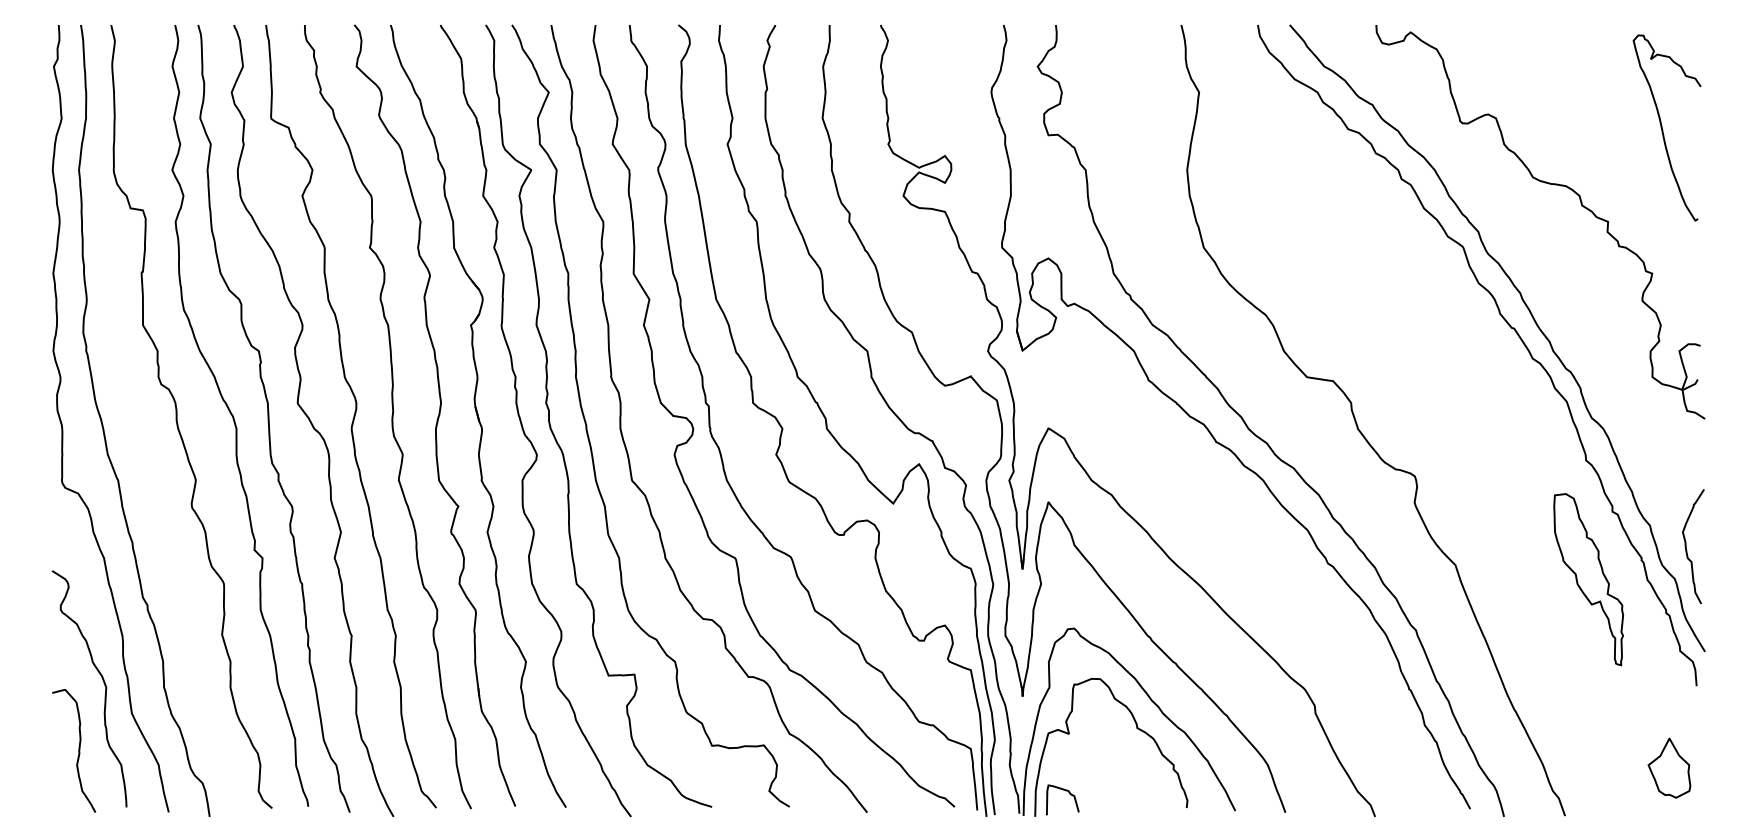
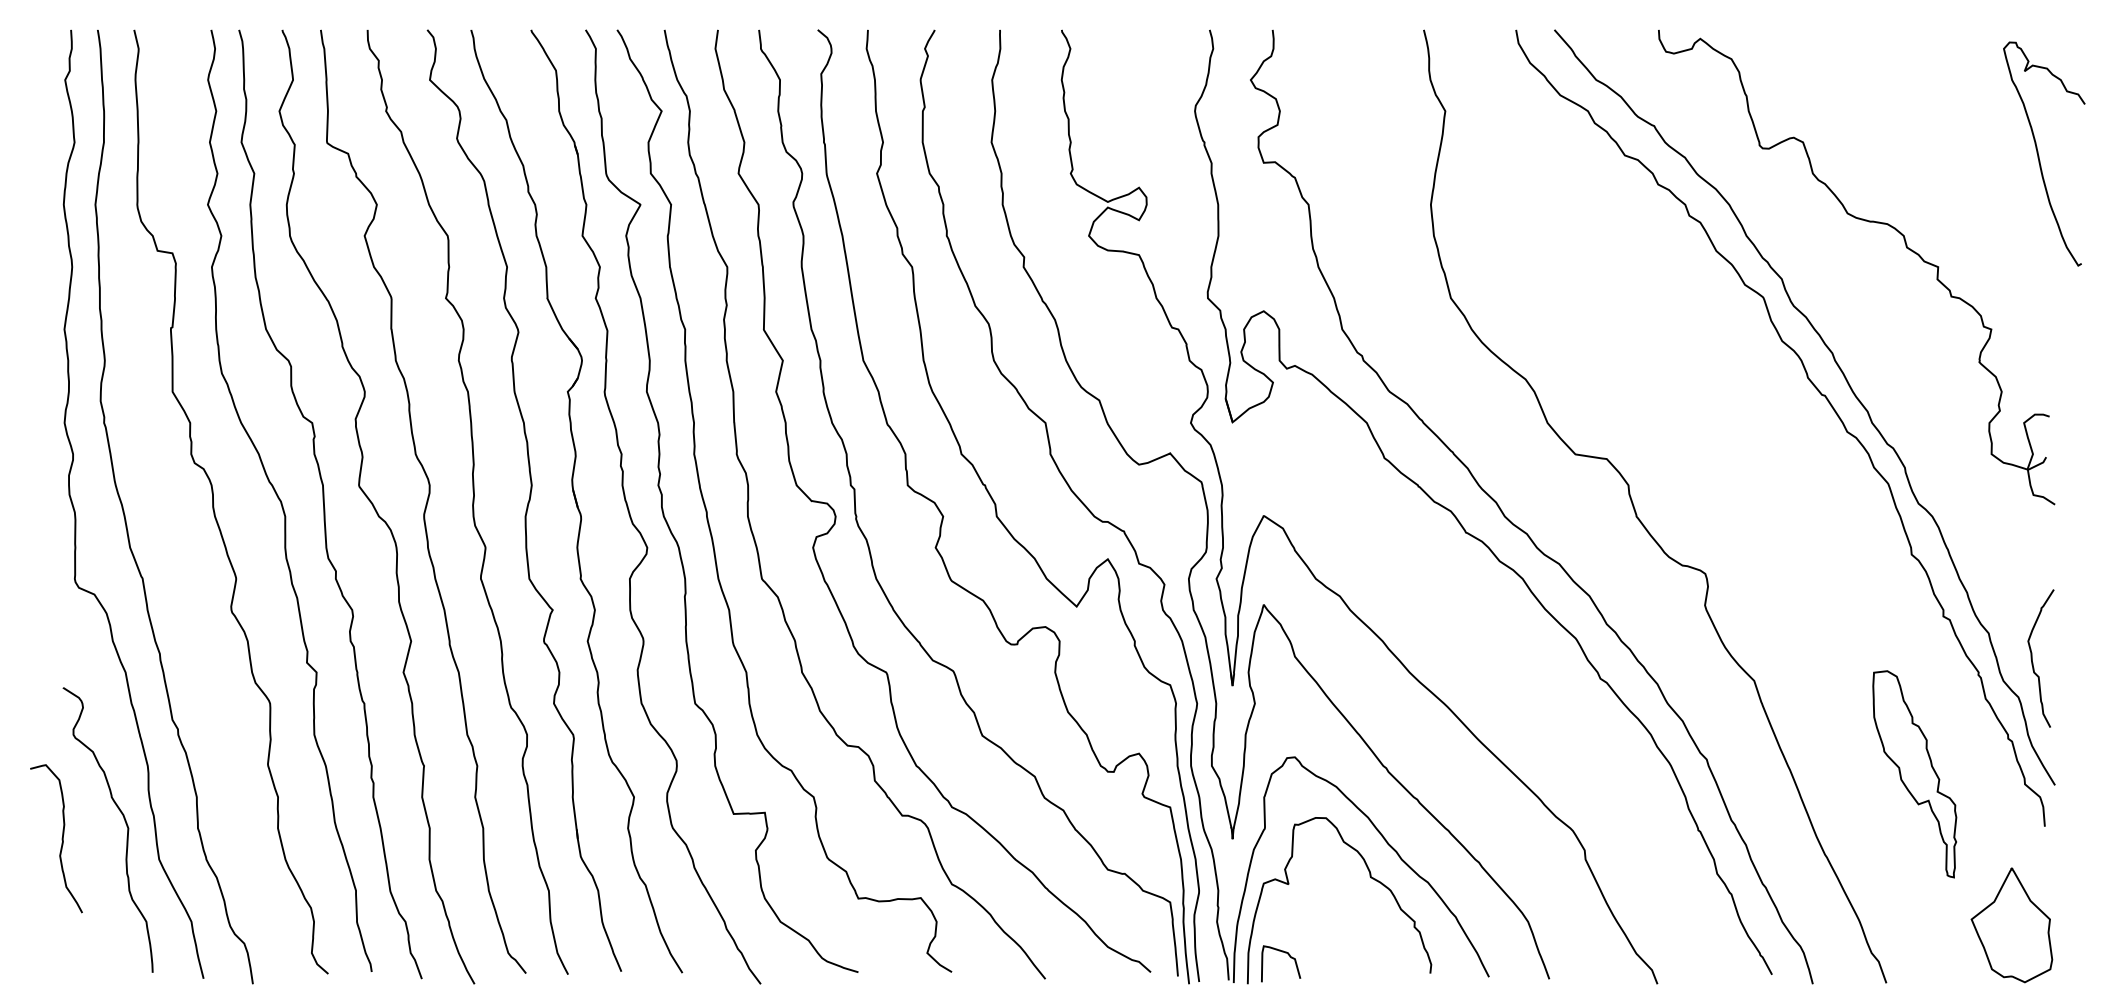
curve: (1663, 129) -> (2039, 155), moved
part: (1588, 579) -> (1914, 774), moved
curve: (78, 750) -> (61, 838), moved
part: (1669, 768) -> (2012, 925), size x1.6

